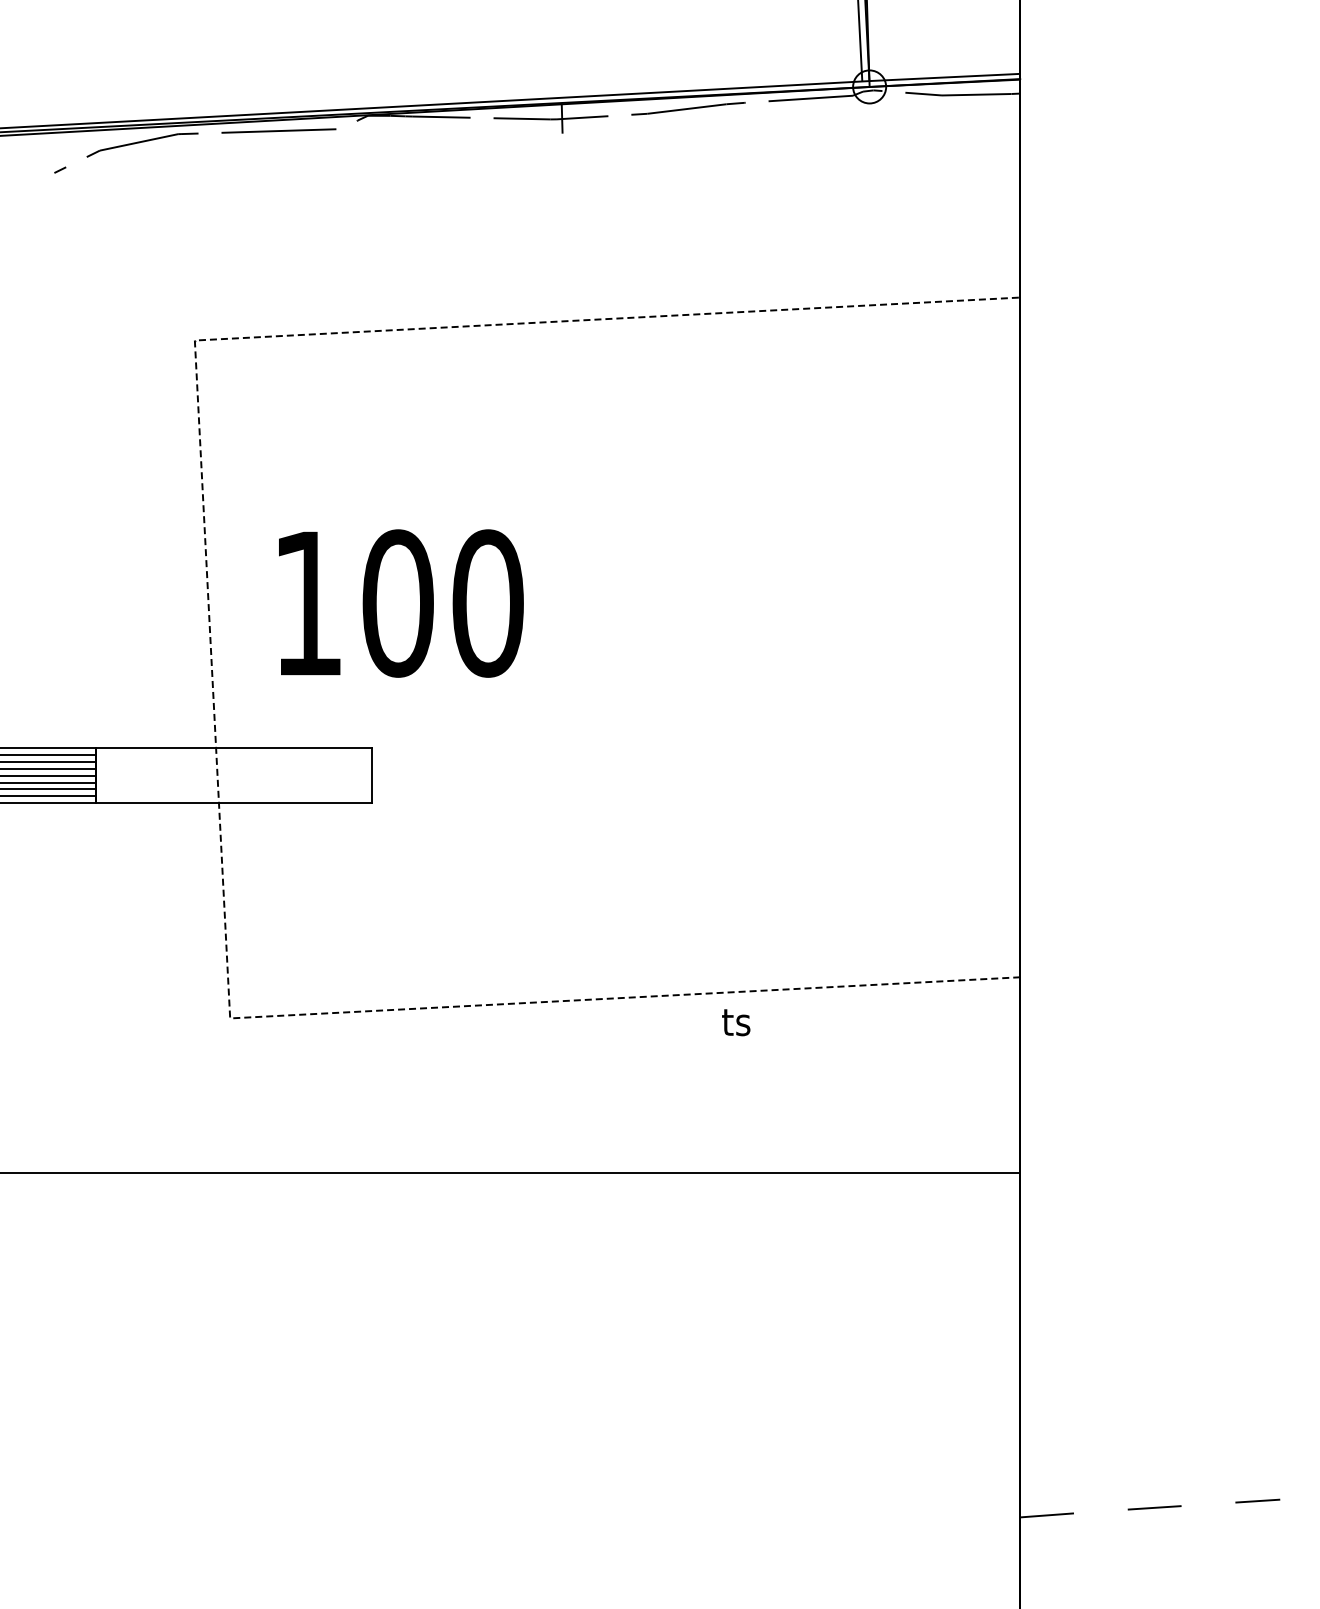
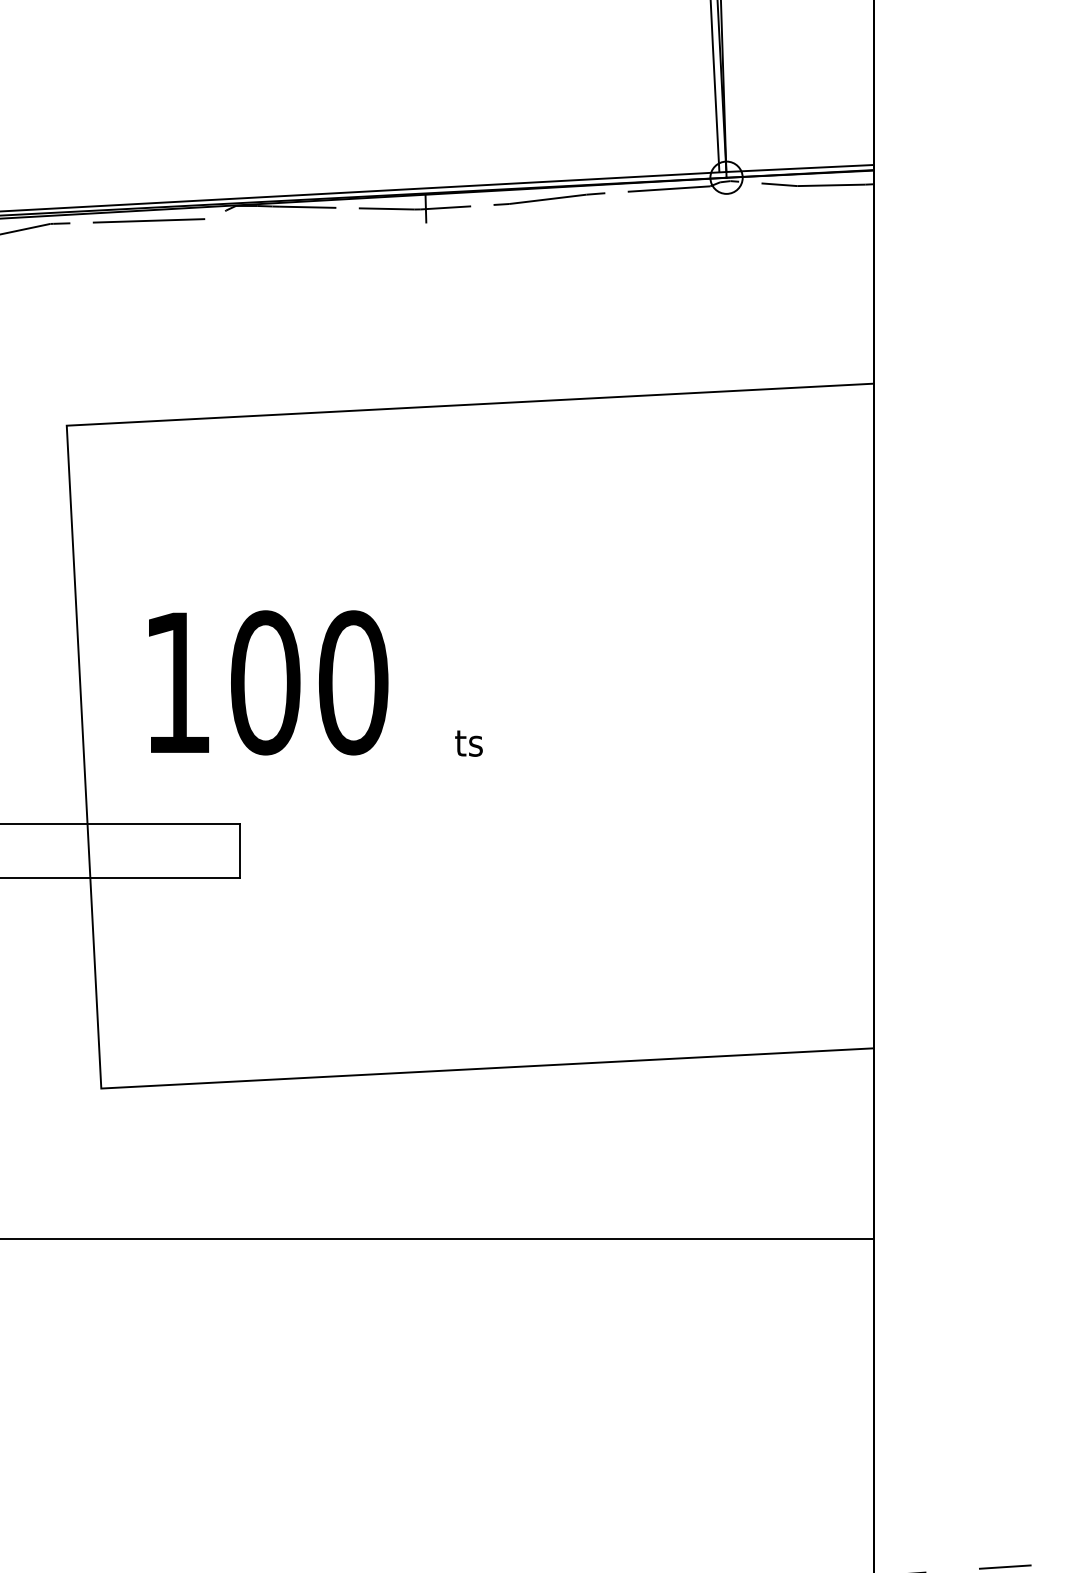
line: (211, 662) -> (83, 740), dashed -> solid
text: (736, 1022) -> (469, 743), moved

